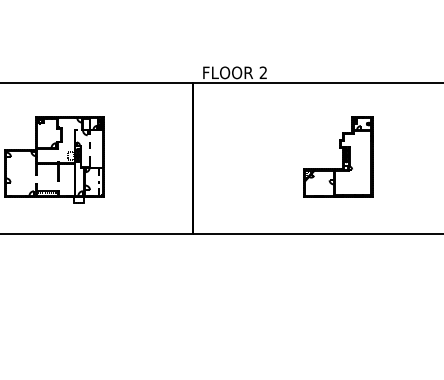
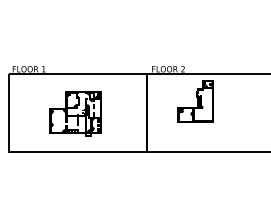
part: (338, 157) -> (195, 101), moved

